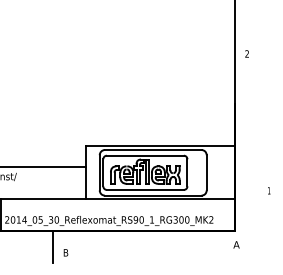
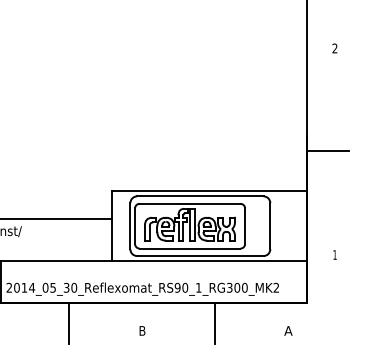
text: (246, 53) -> (334, 47), moved
line: (250, 115) -> (327, 151), added
text: (269, 190) -> (335, 254), moved
text: (236, 244) -> (288, 330), moved
line: (164, 247) -> (215, 323), added
text: (65, 252) -> (141, 330), moved

